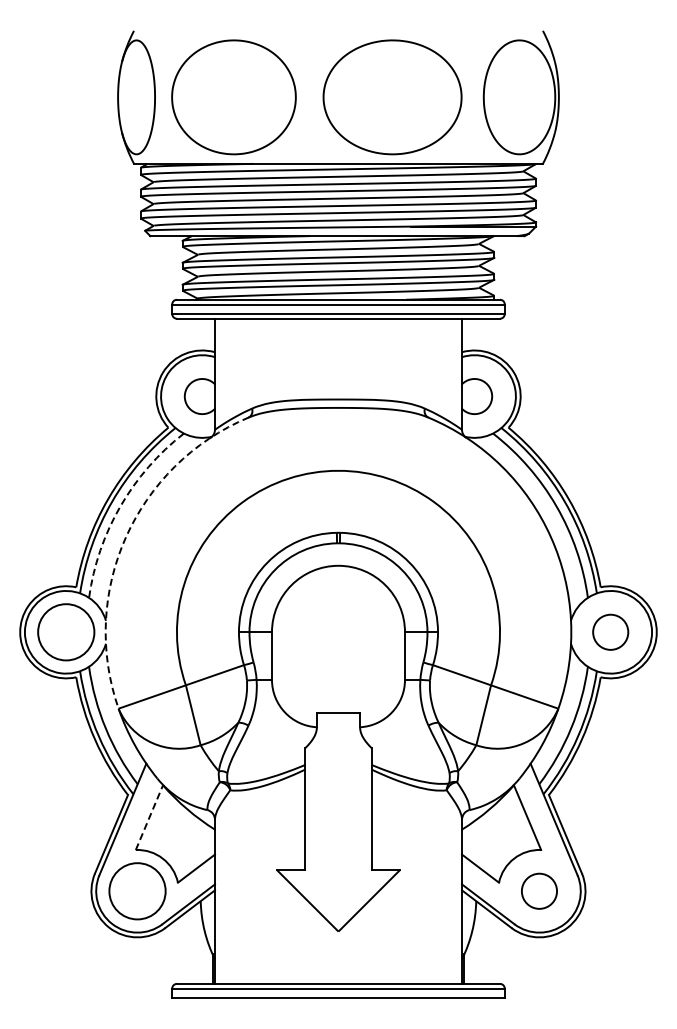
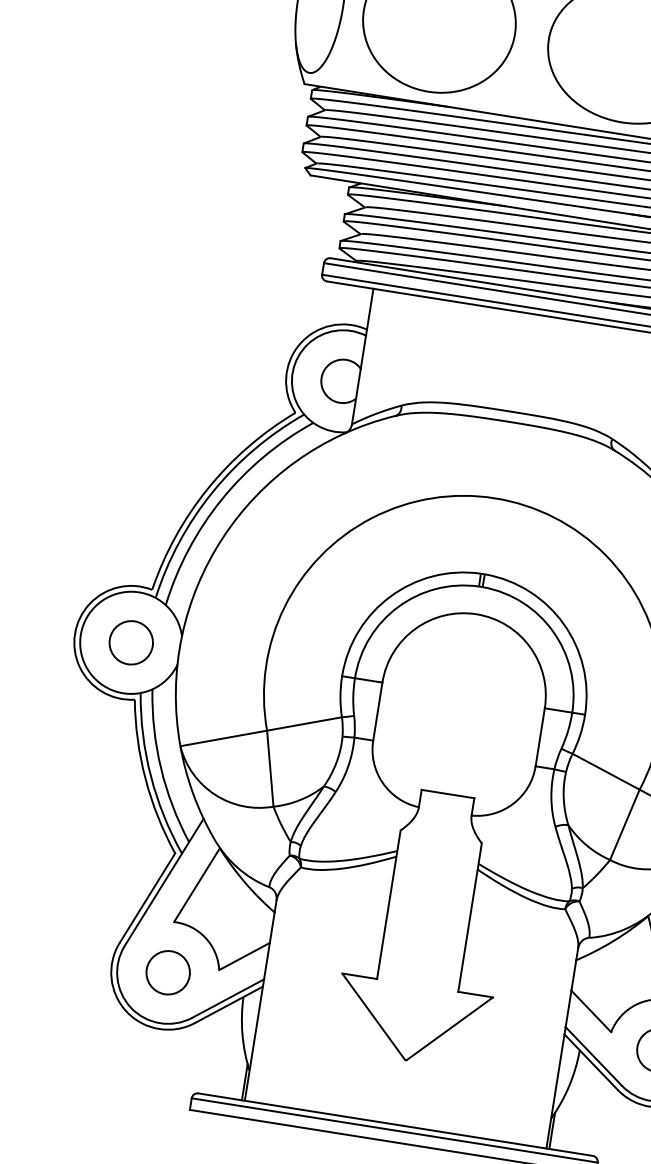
arc: (120, 506) -> (221, 499), dashed -> solid
arc: (126, 537) -> (223, 538), dashed -> solid
circle: (65, 631) -> (130, 641), size x0.62
line: (149, 817) -> (197, 885), dashed -> solid
circle: (137, 890) -> (168, 971), size x0.62

